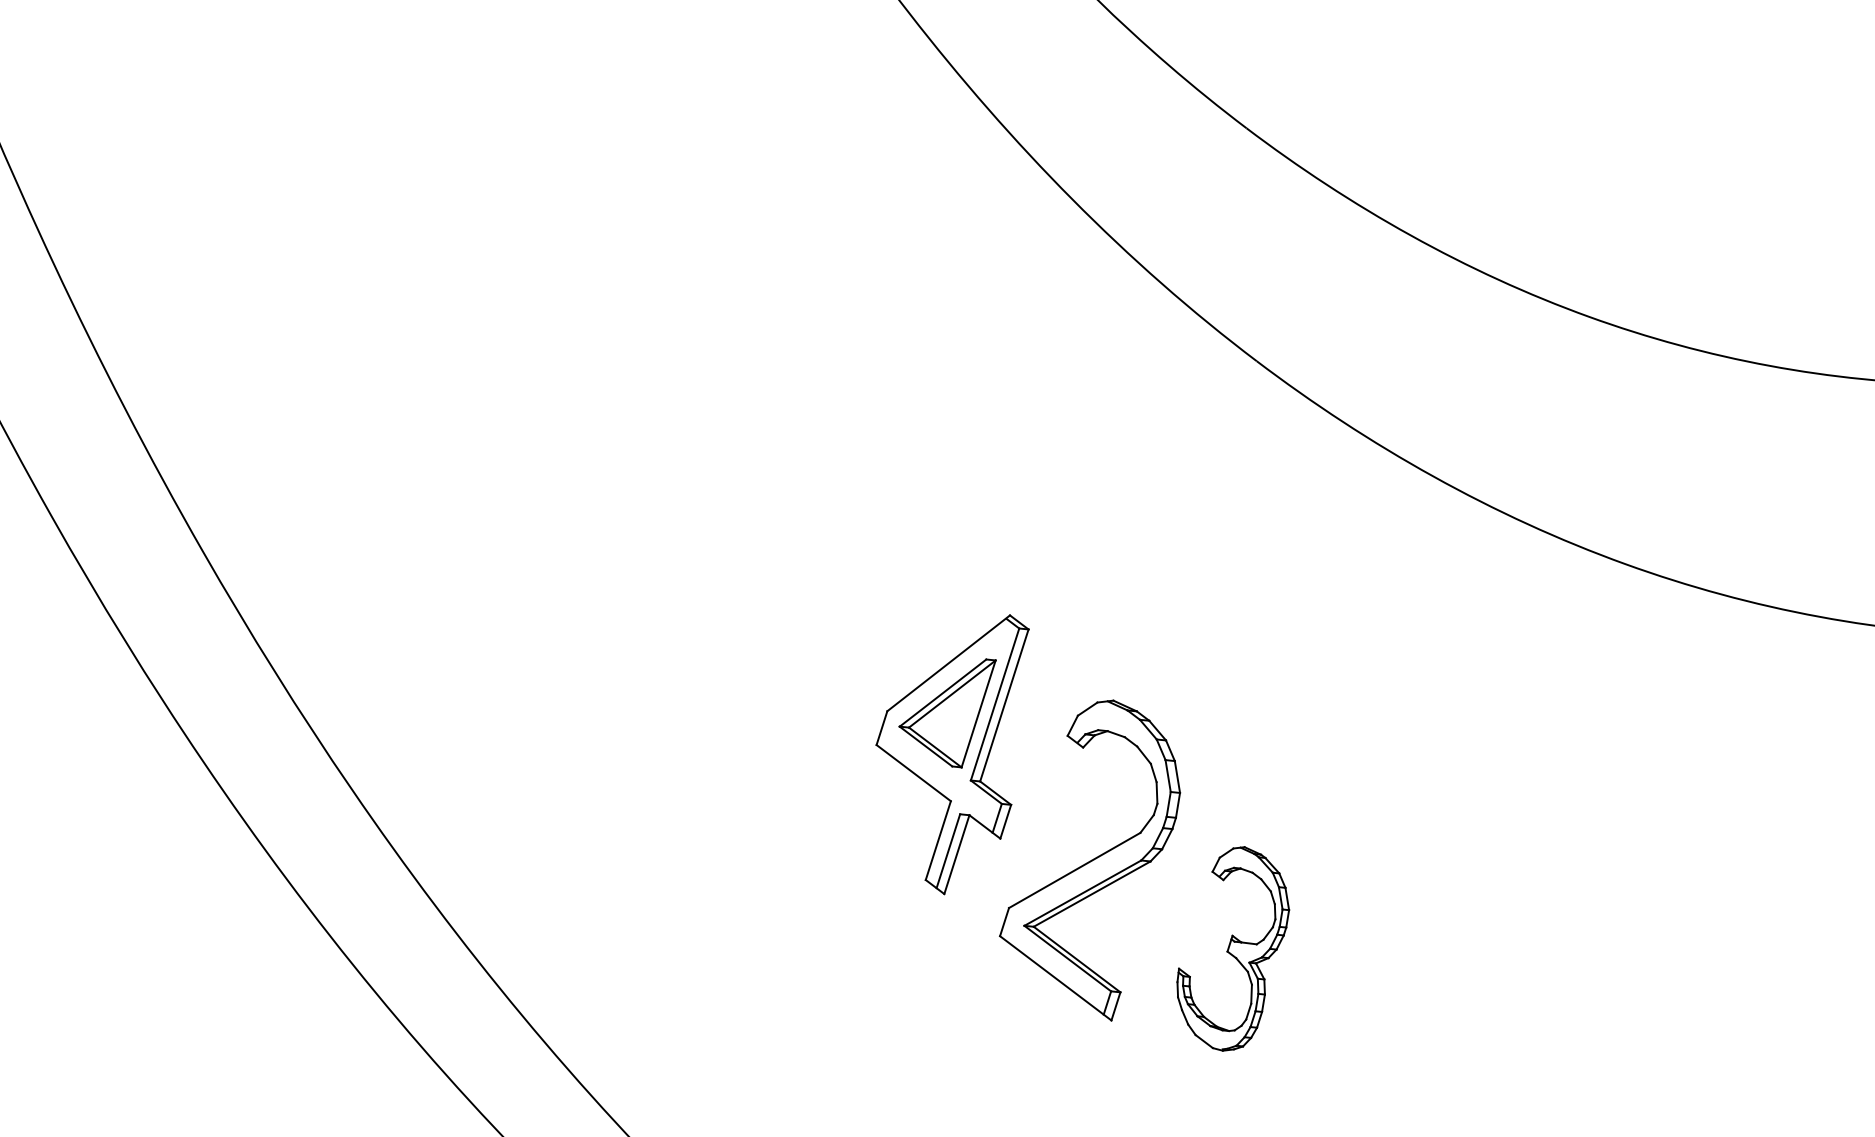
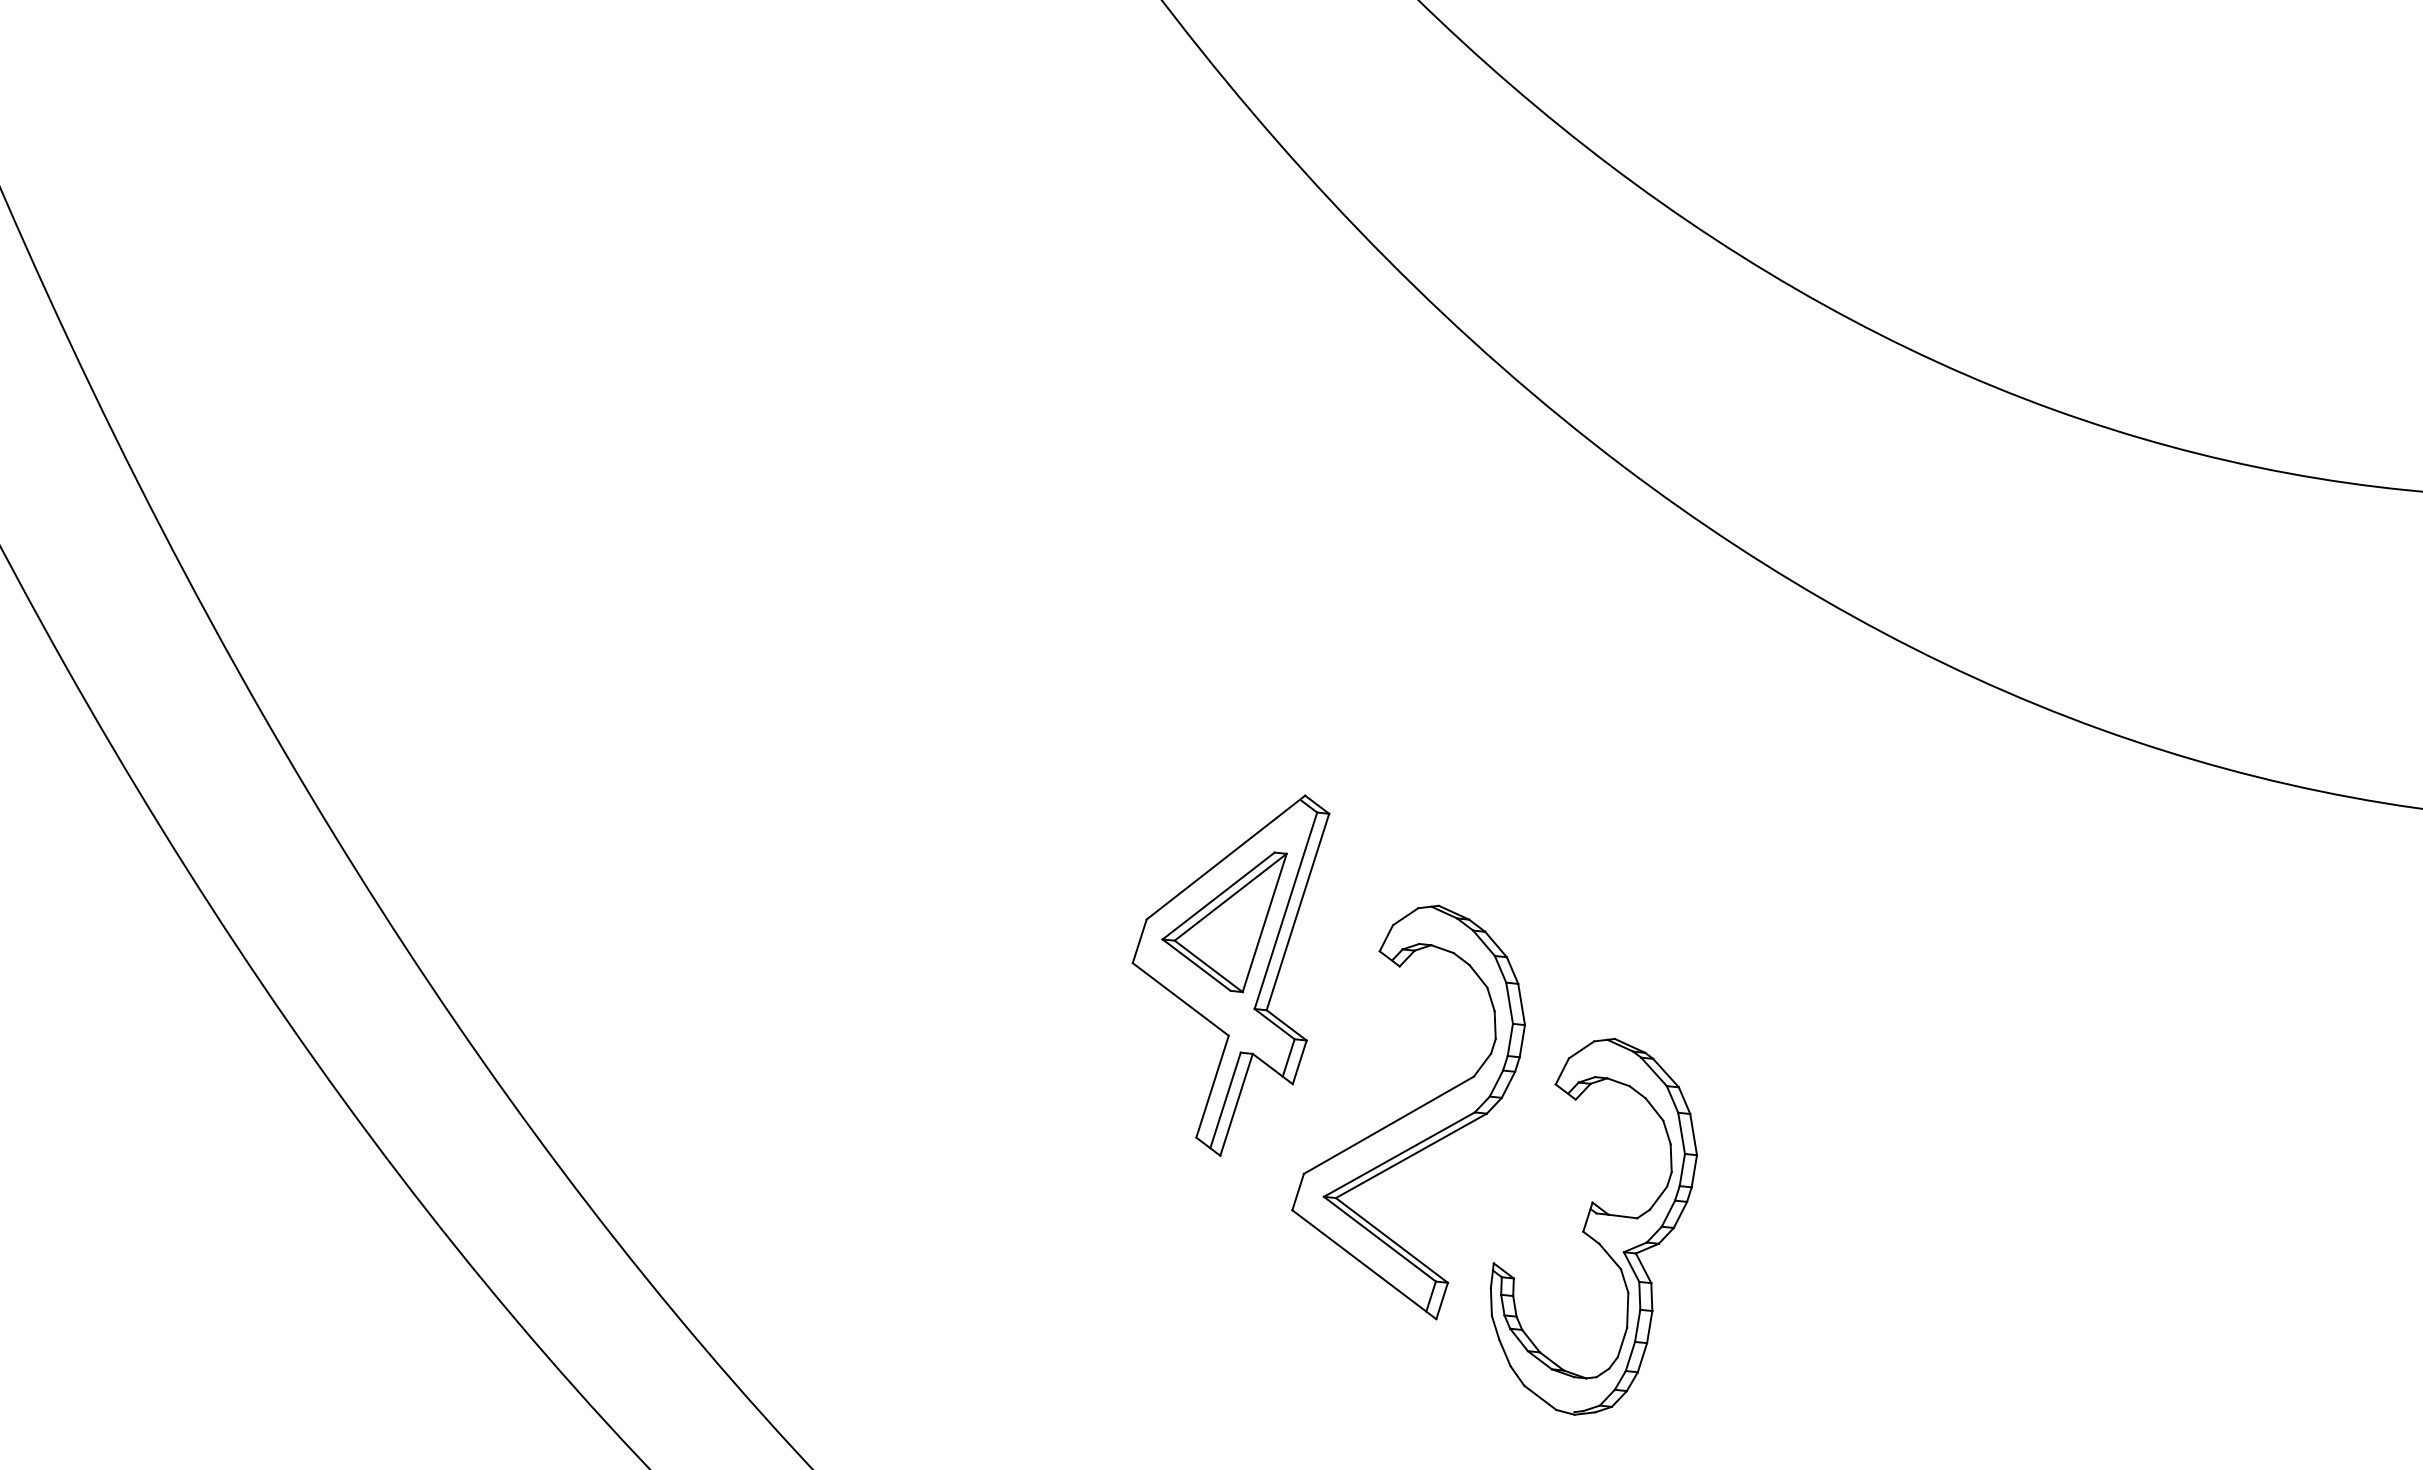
part: (1233, 948) -> (1593, 1226), size x1.43

